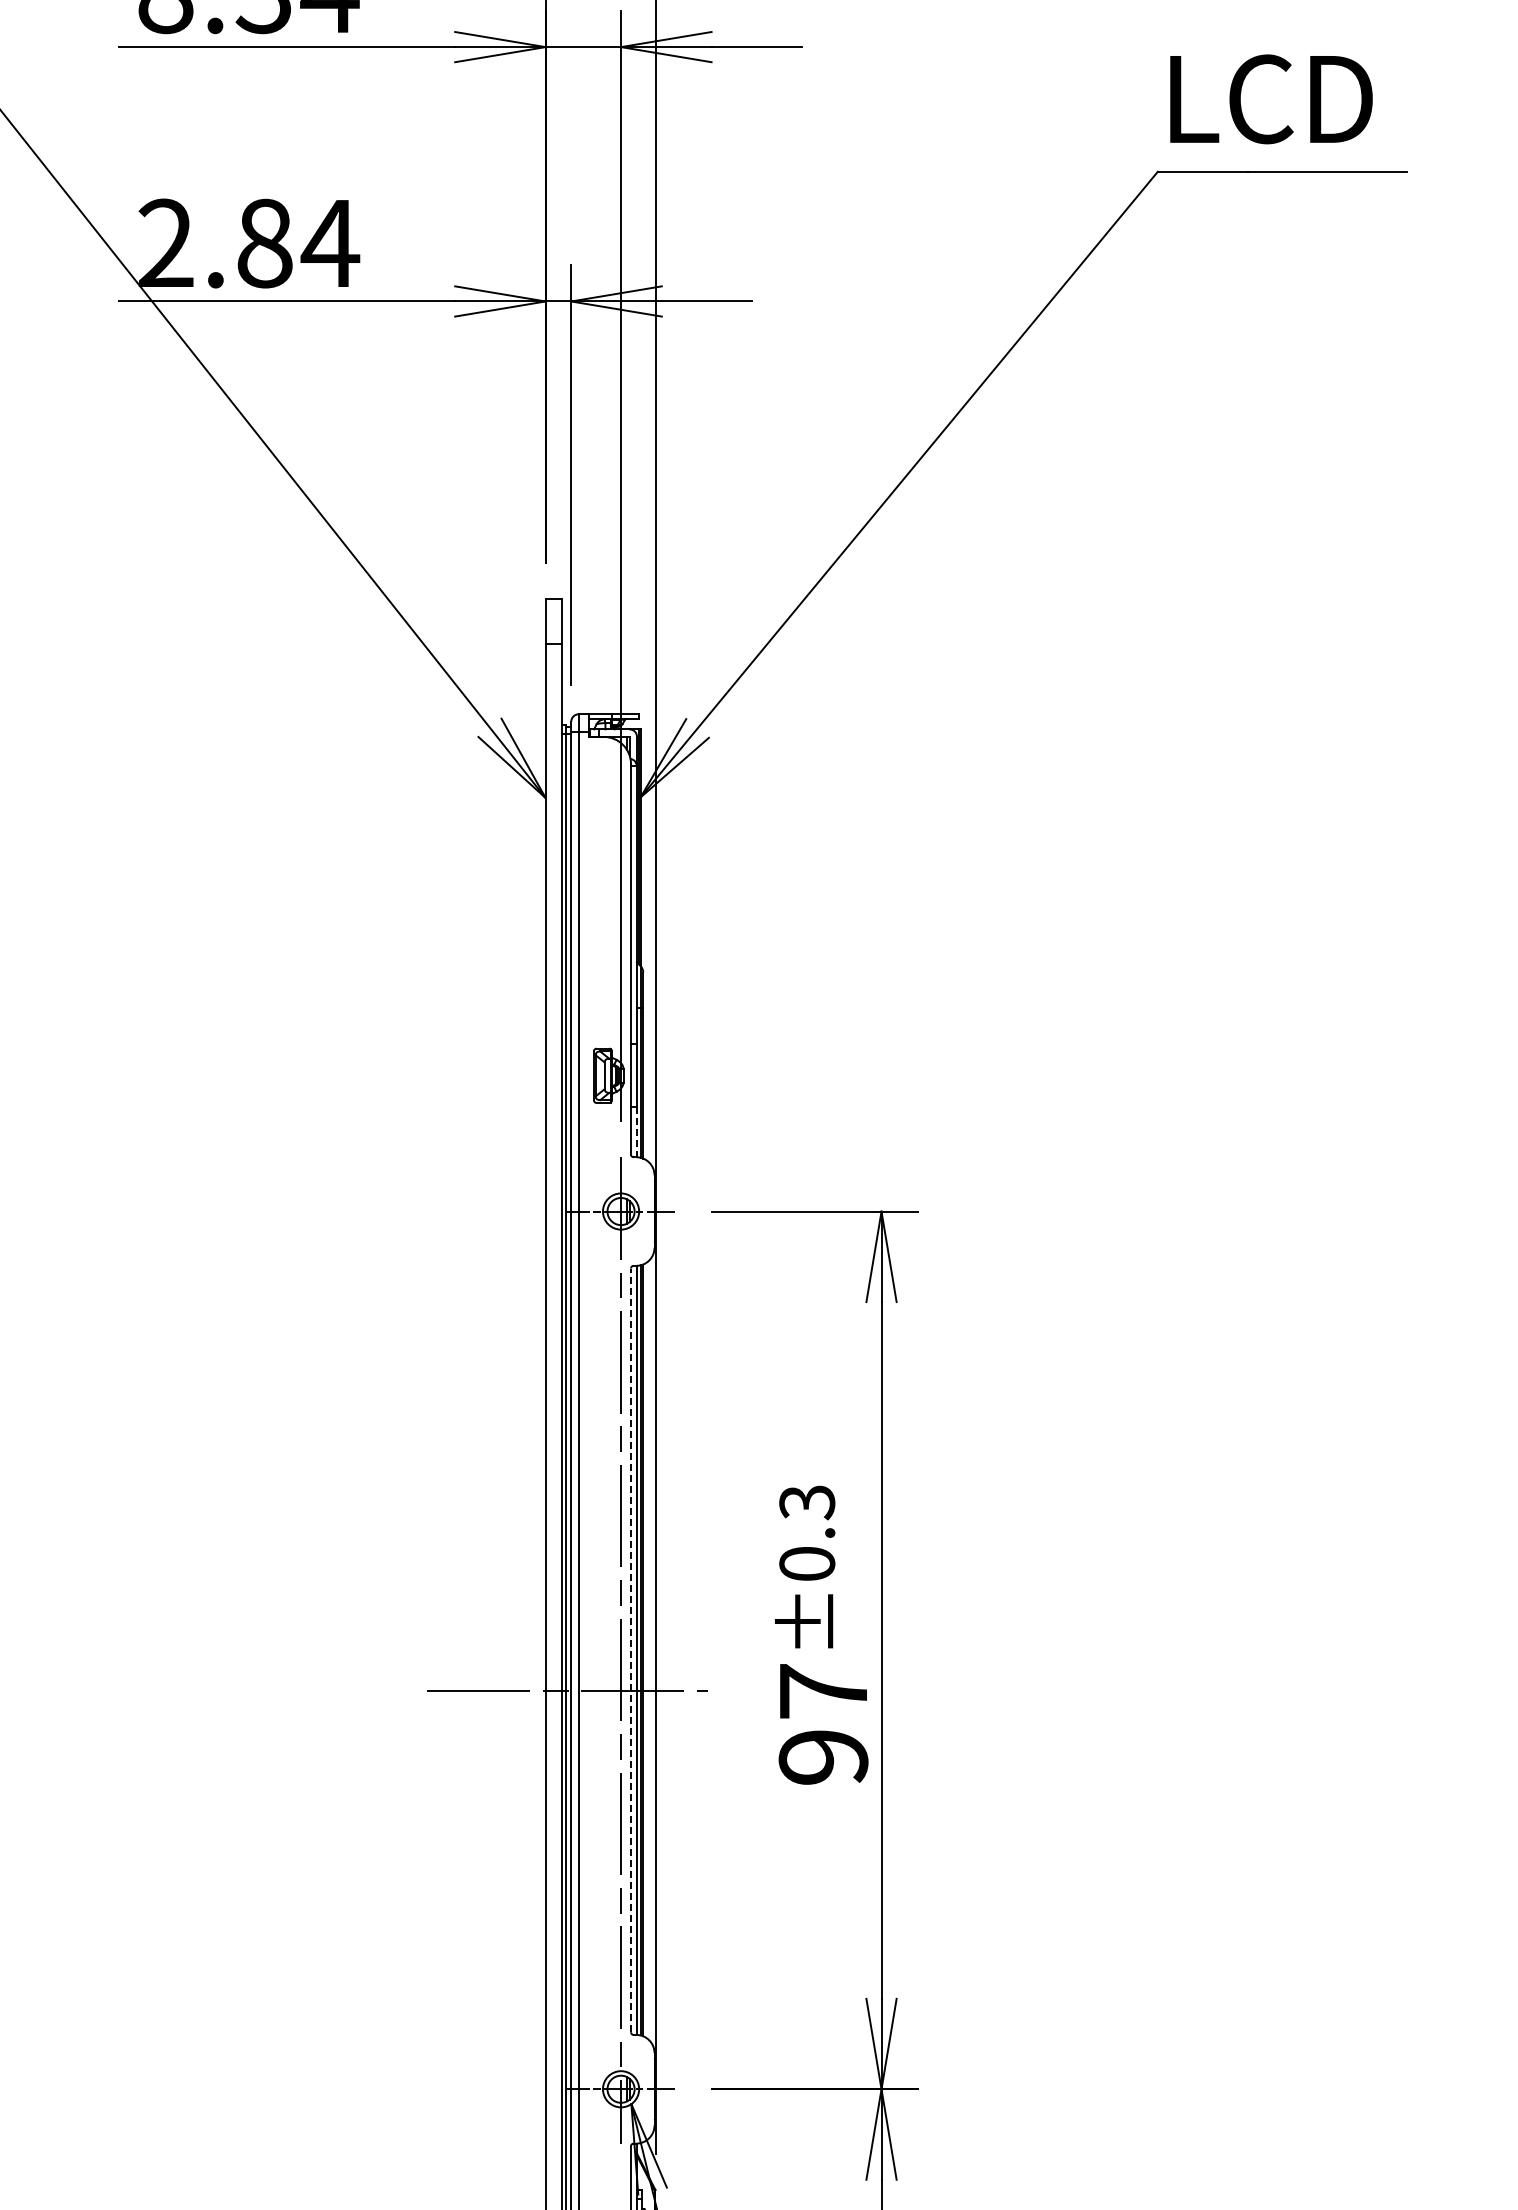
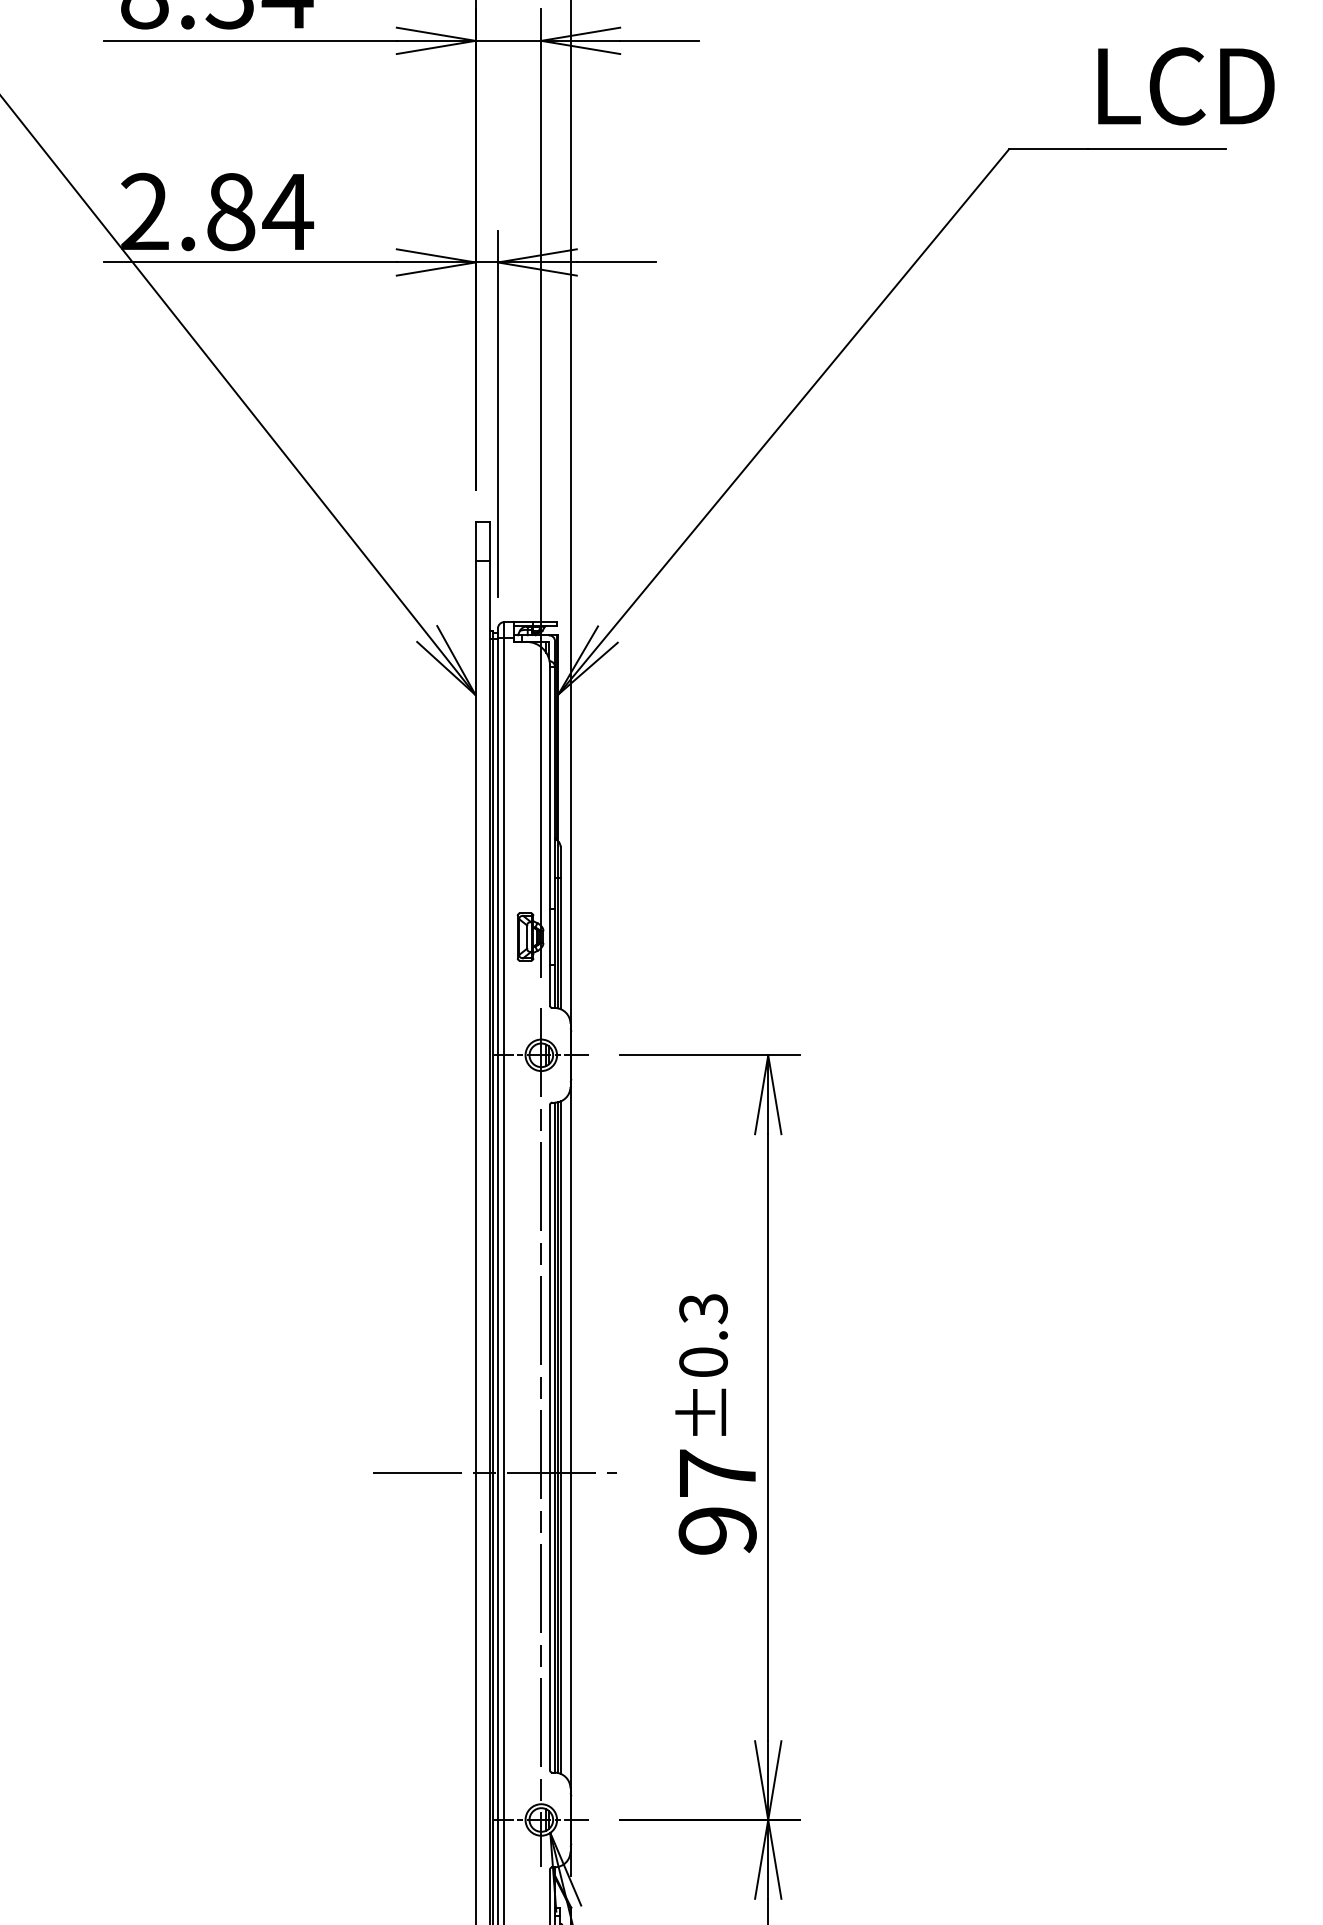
text: (1271, 99) -> (1186, 86), moved
line: (636, 1132) -> (554, 986), dashed -> solid
line: (631, 1650) -> (550, 1437), dashed -> solid

